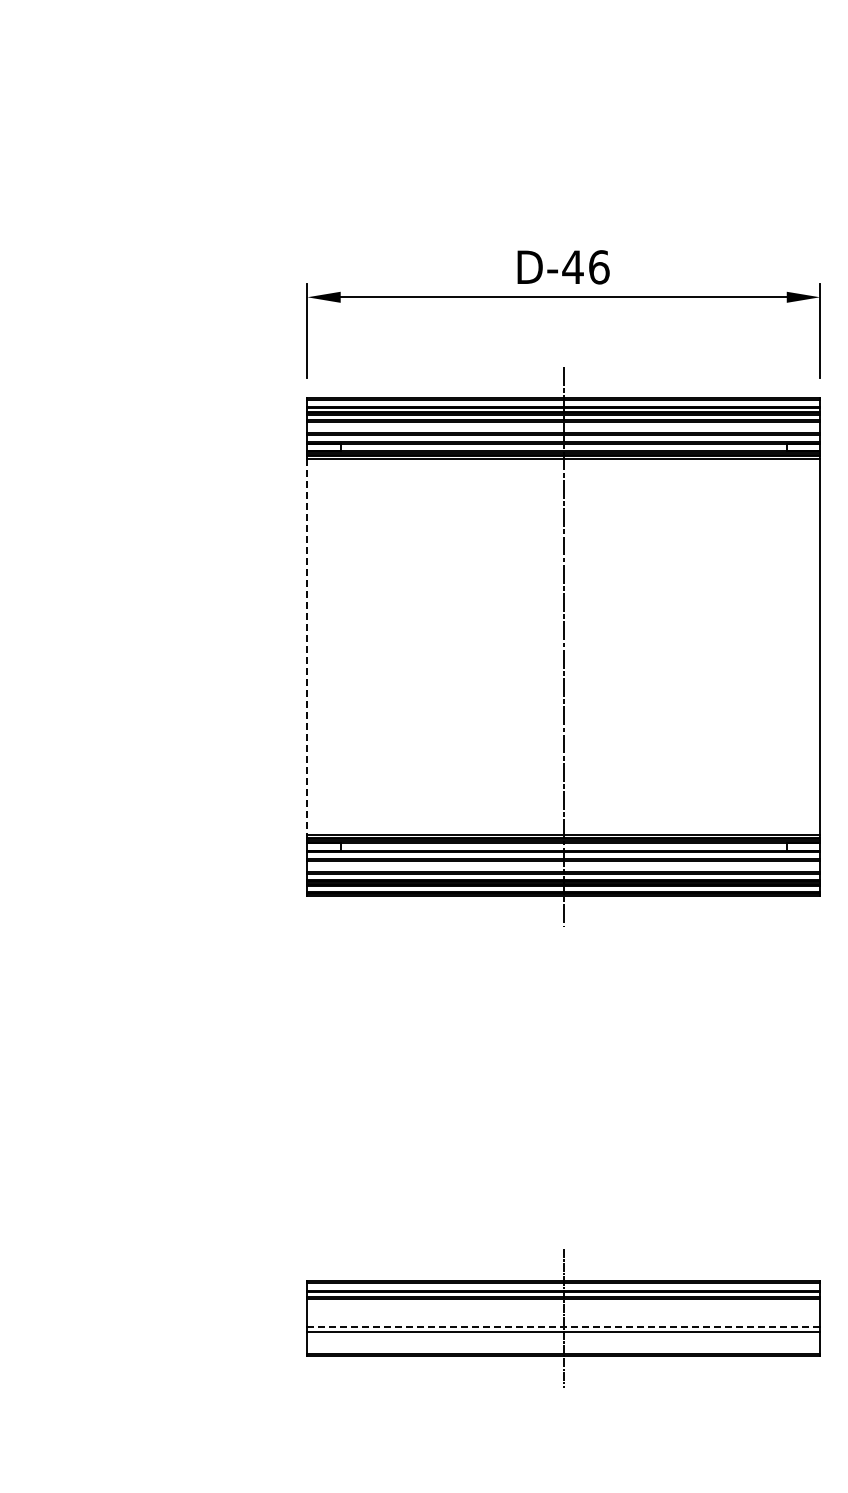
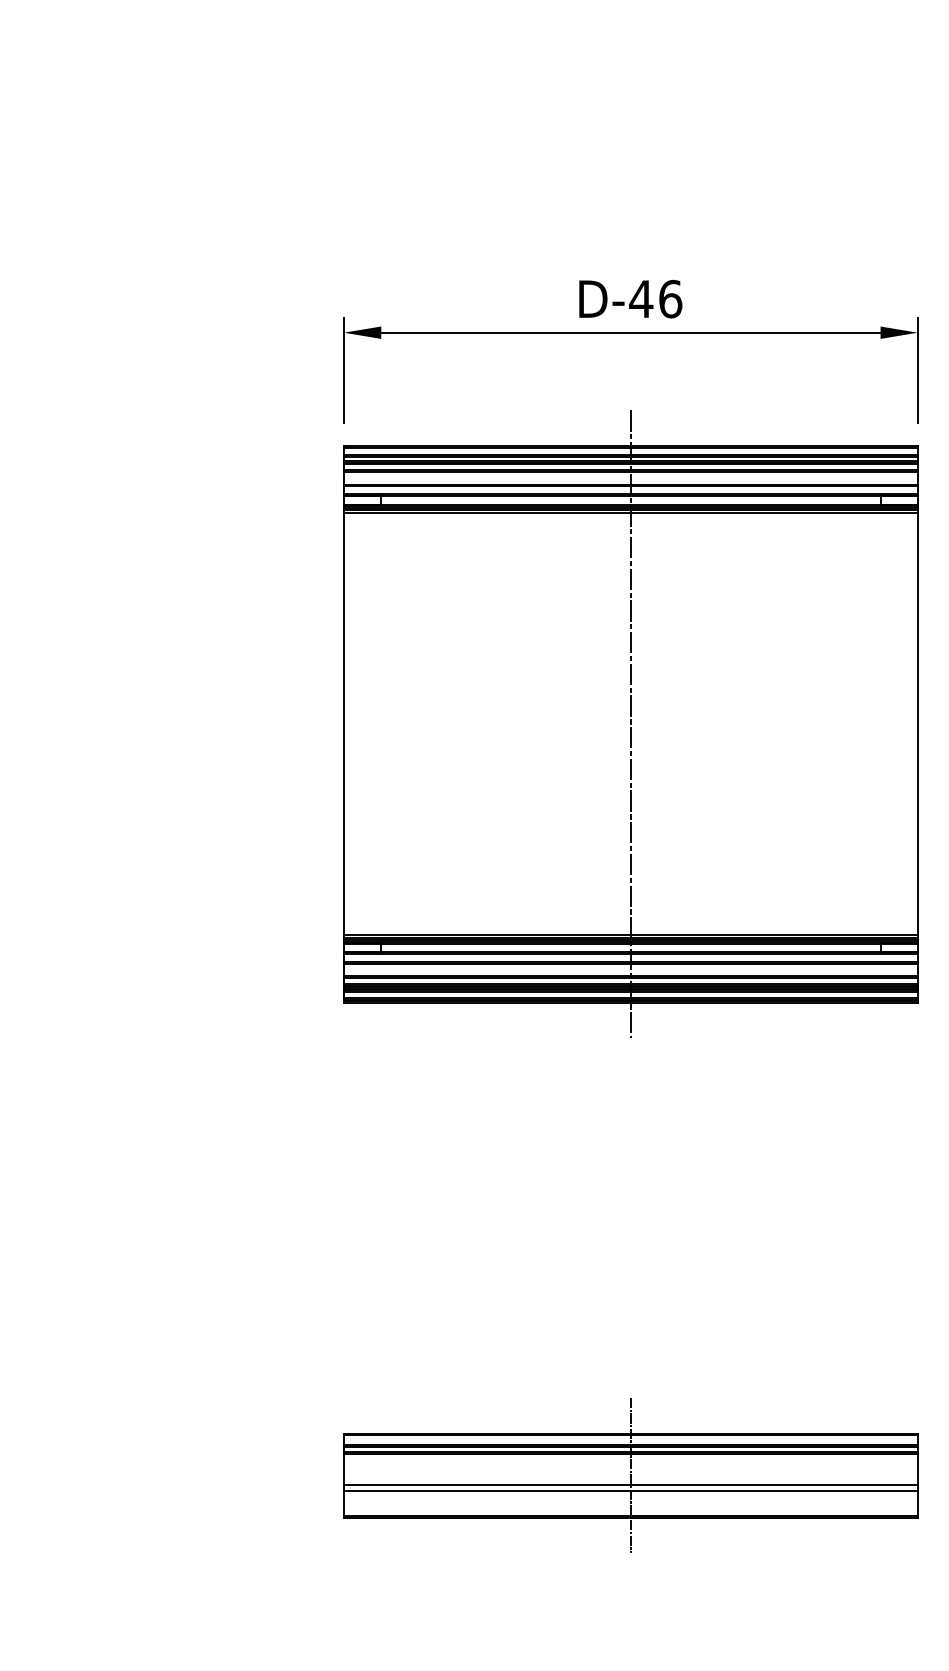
line: (307, 647) -> (344, 724), dashed -> solid
line: (563, 1327) -> (630, 1485), dashed -> solid

